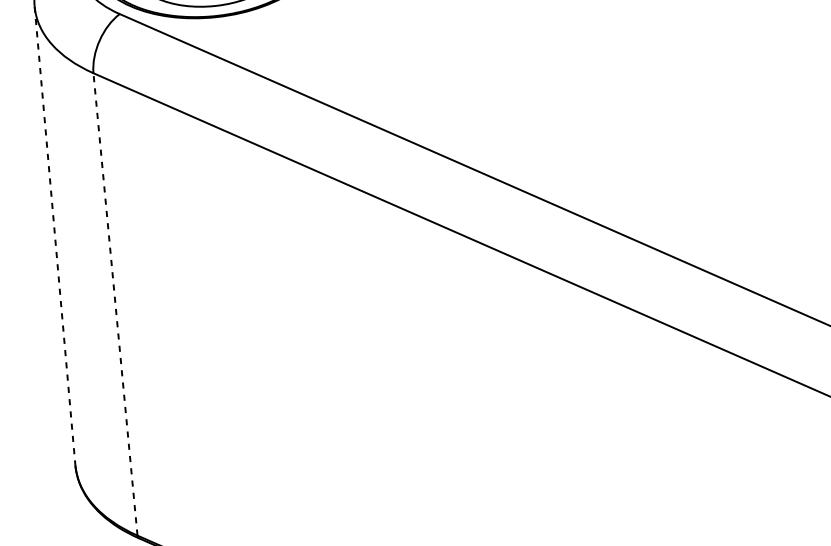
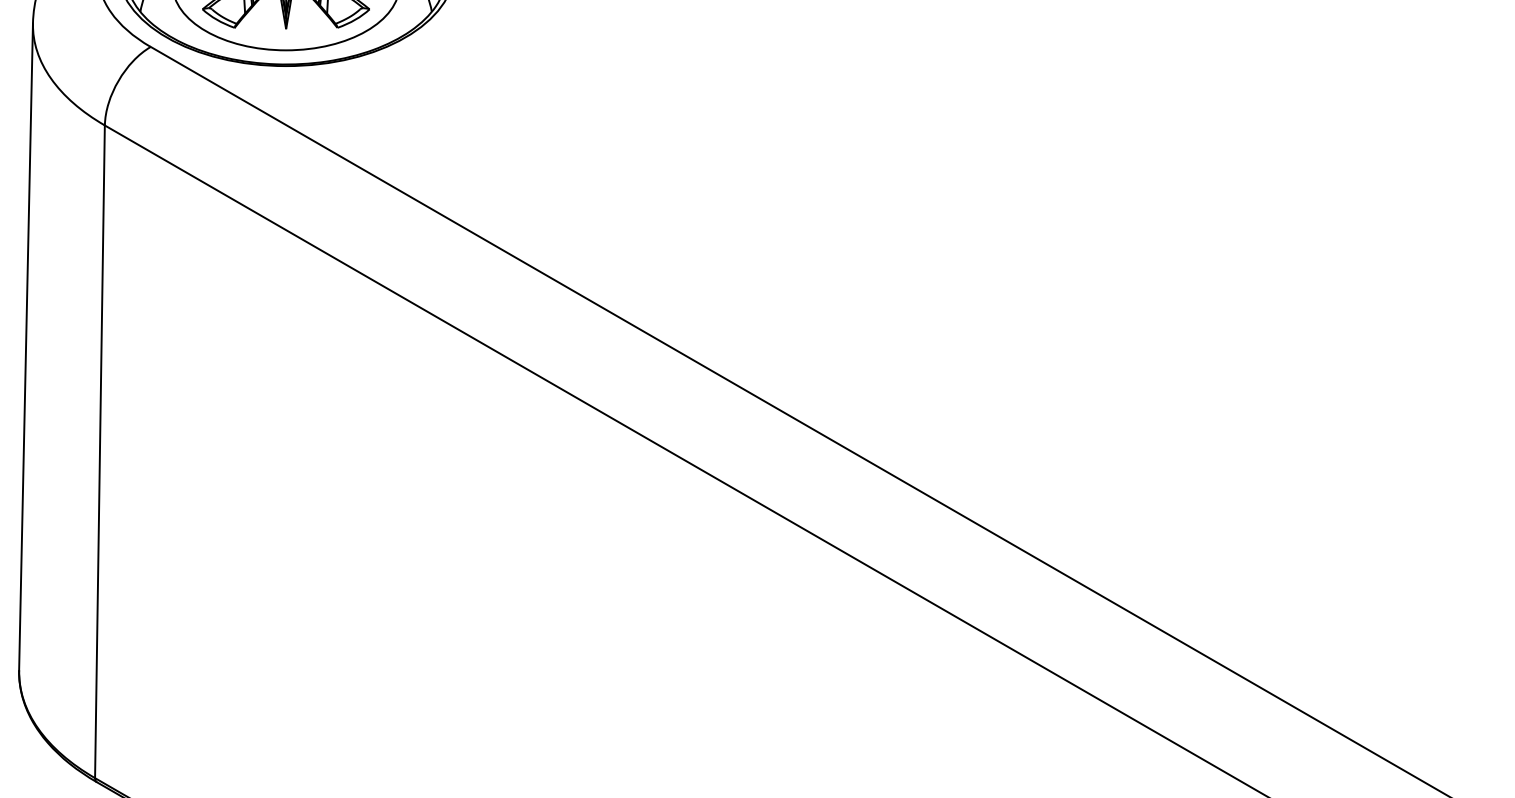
line: (55, 235) -> (26, 346), dashed -> solid
line: (115, 304) -> (99, 451), dashed -> solid

